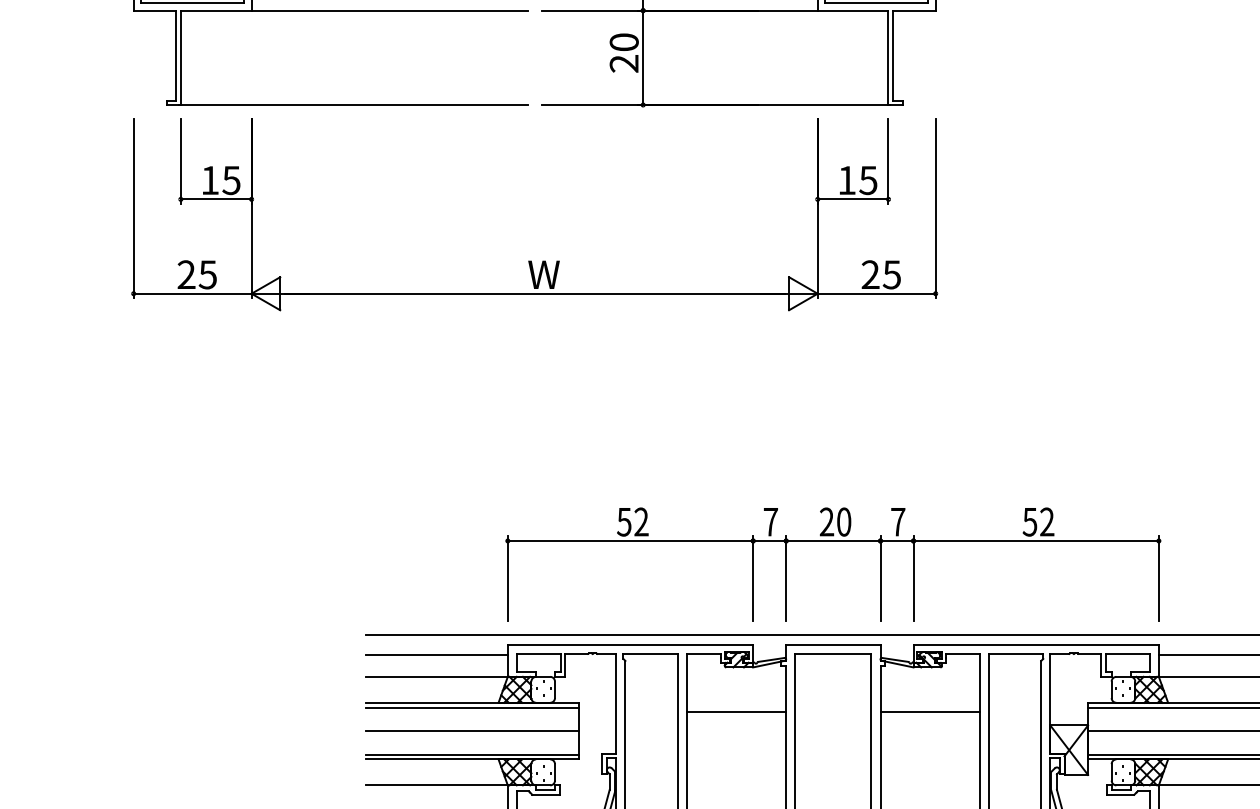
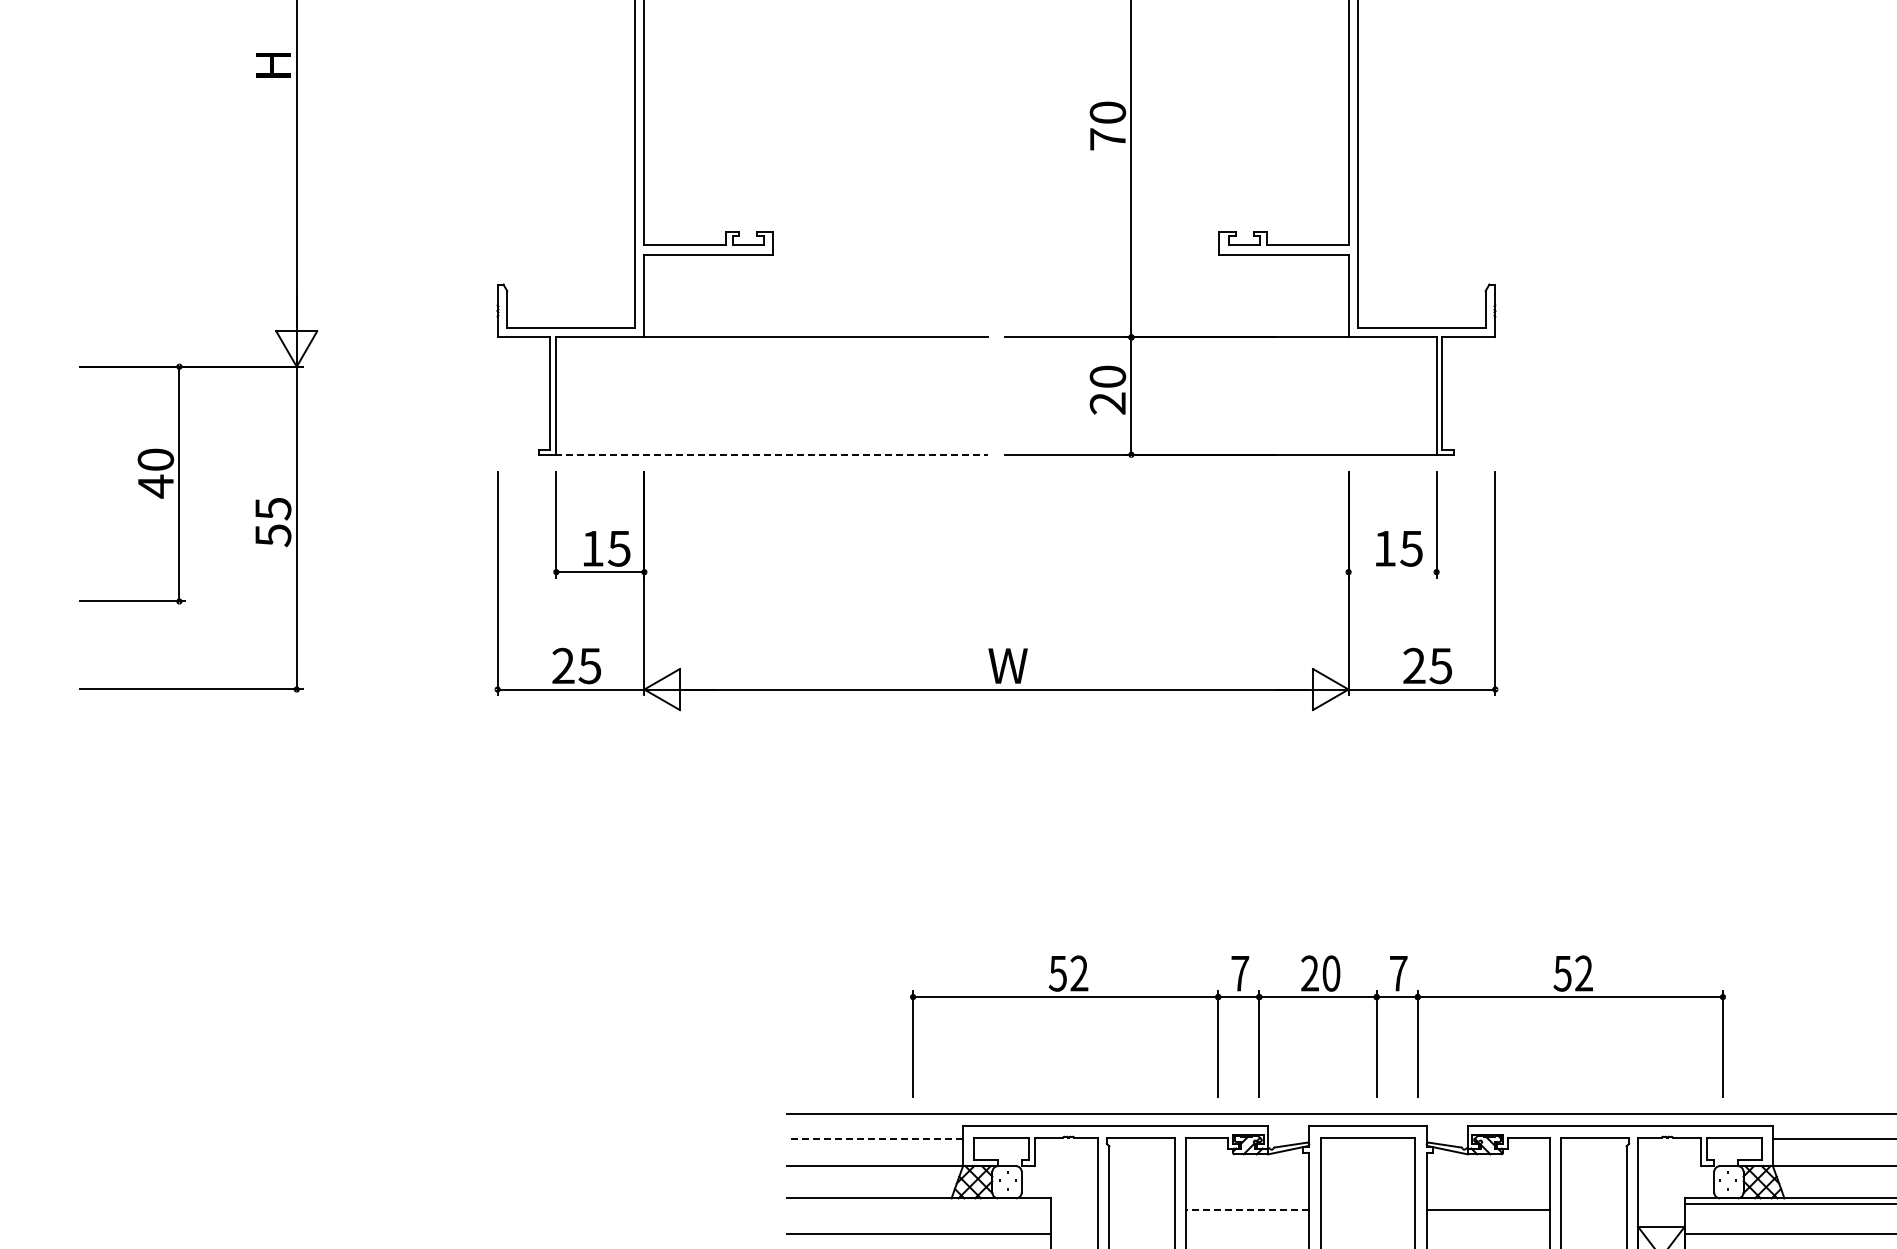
line: (353, 104) -> (771, 454), solid -> dashed
line: (853, 199) -> (1392, 572), removed
part: (832, 541) -> (1317, 997), moved
line: (436, 655) -> (874, 1139), solid -> dashed
line: (472, 707) -> (919, 1204), removed
line: (736, 711) -> (1247, 1209), solid -> dashed

